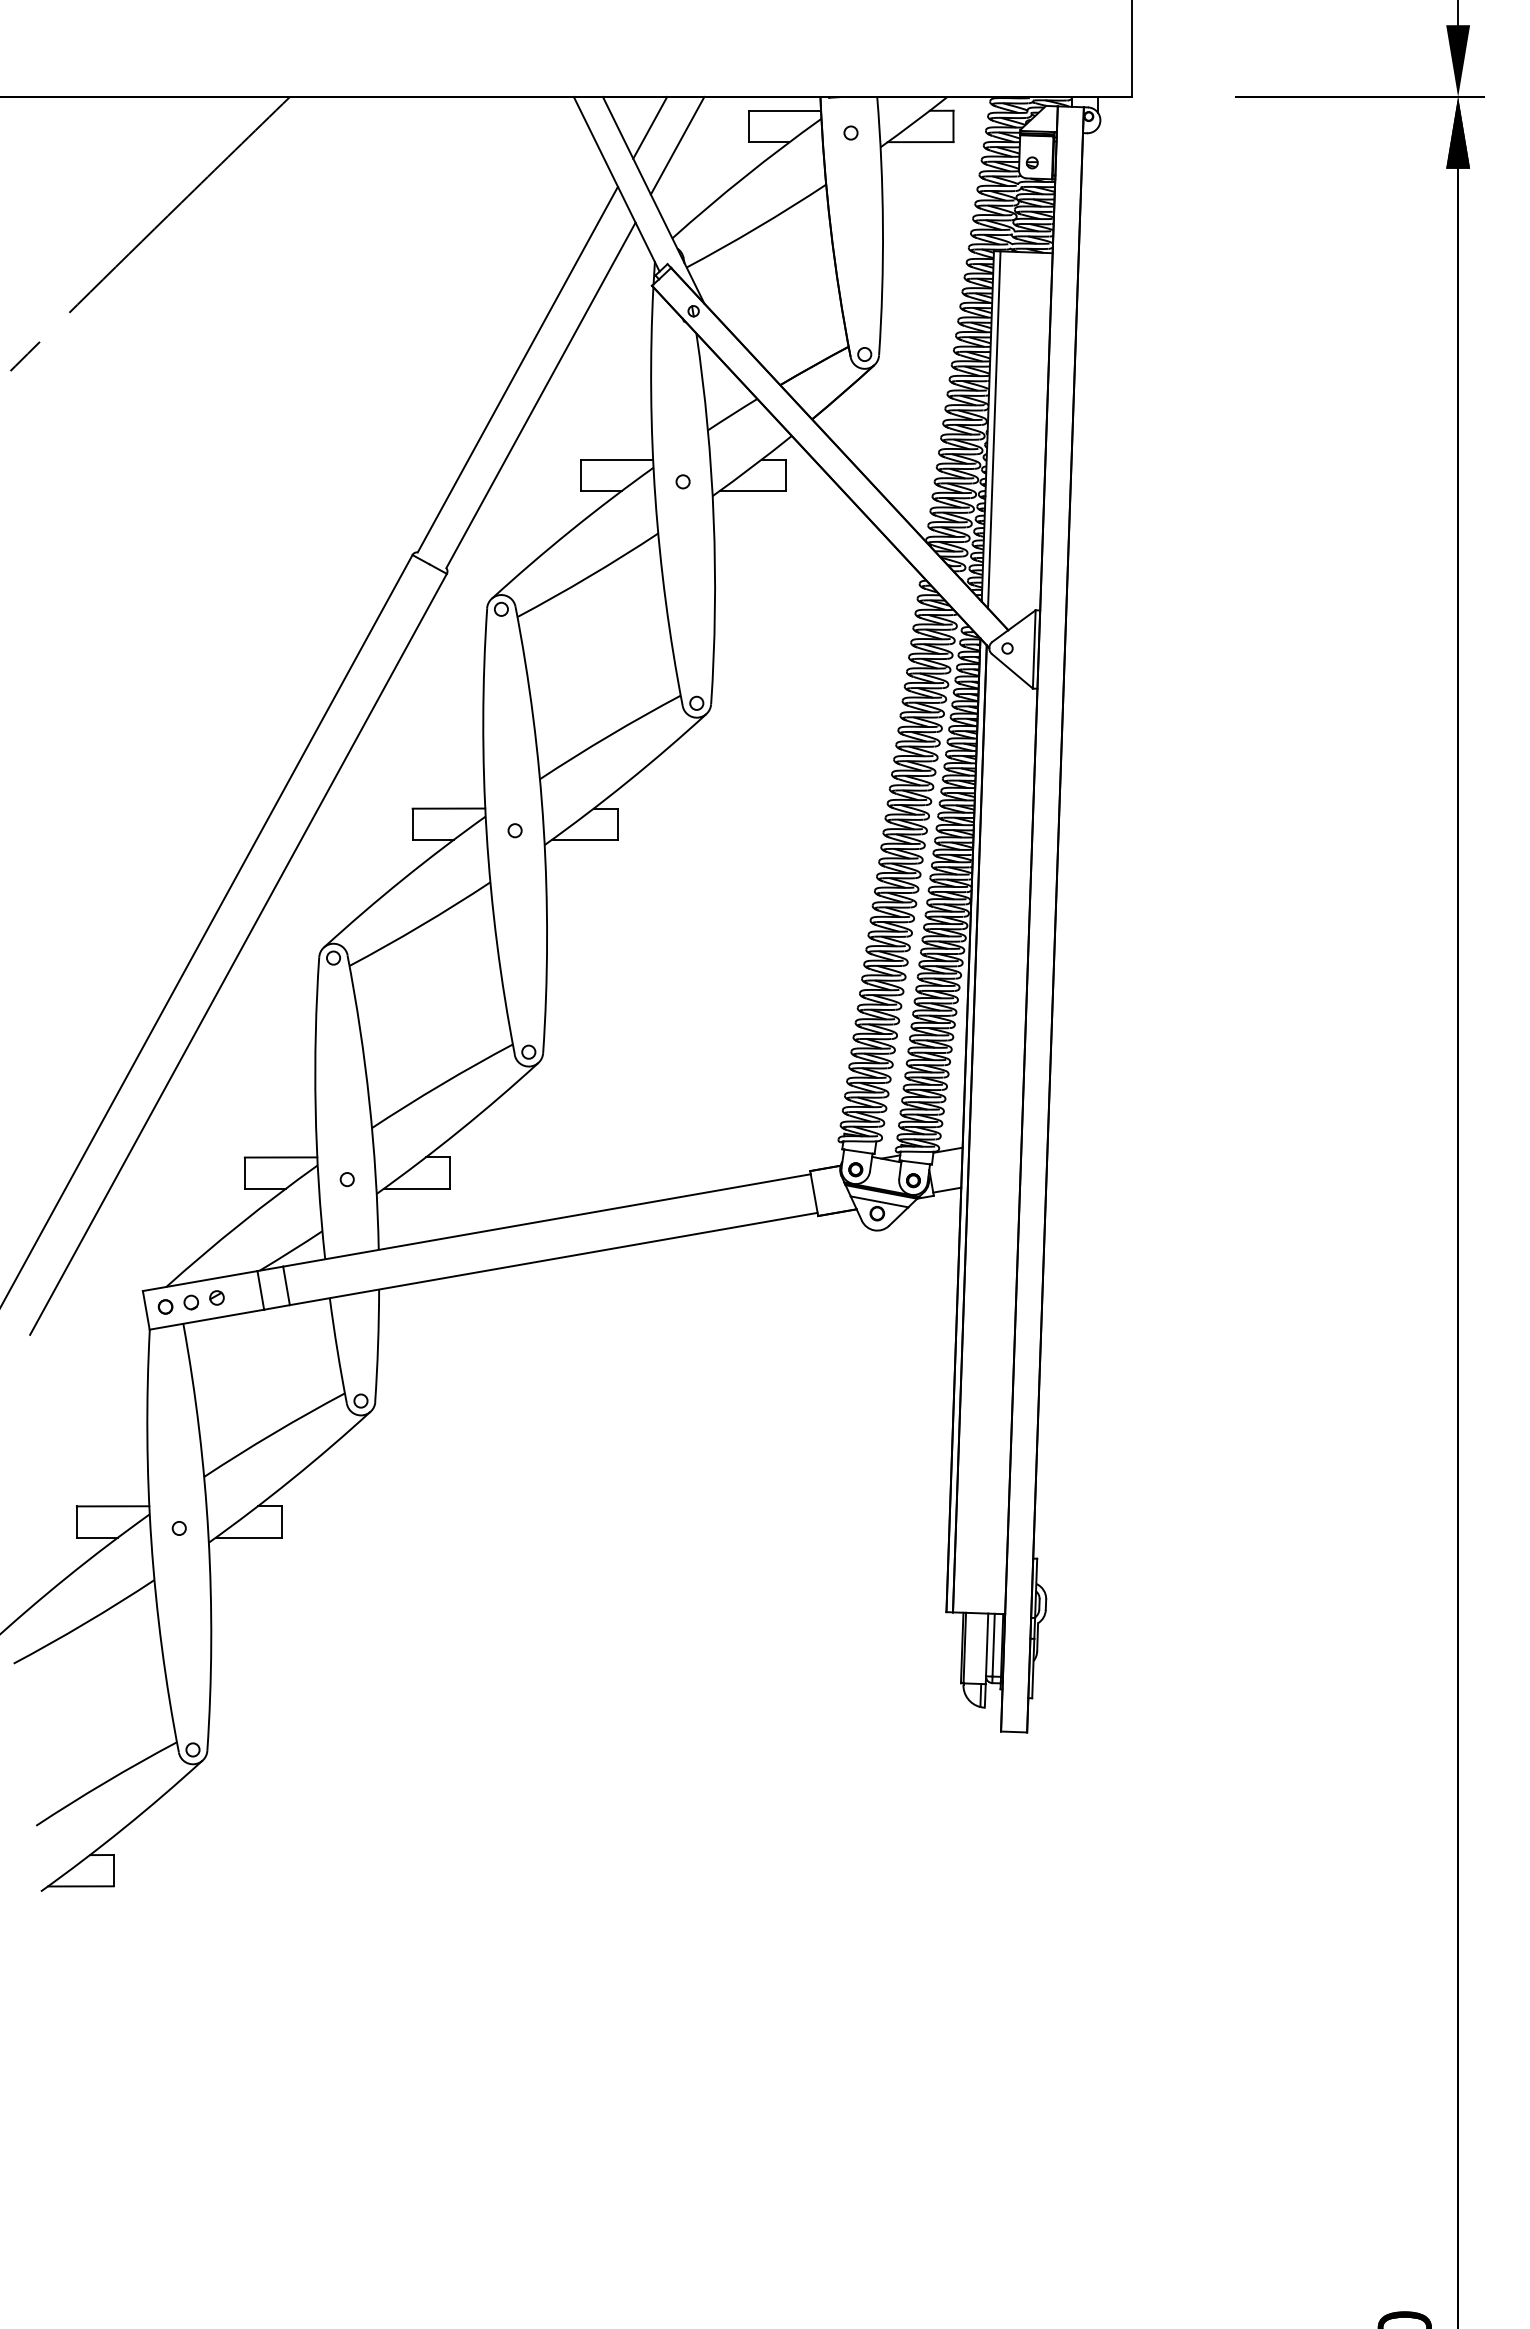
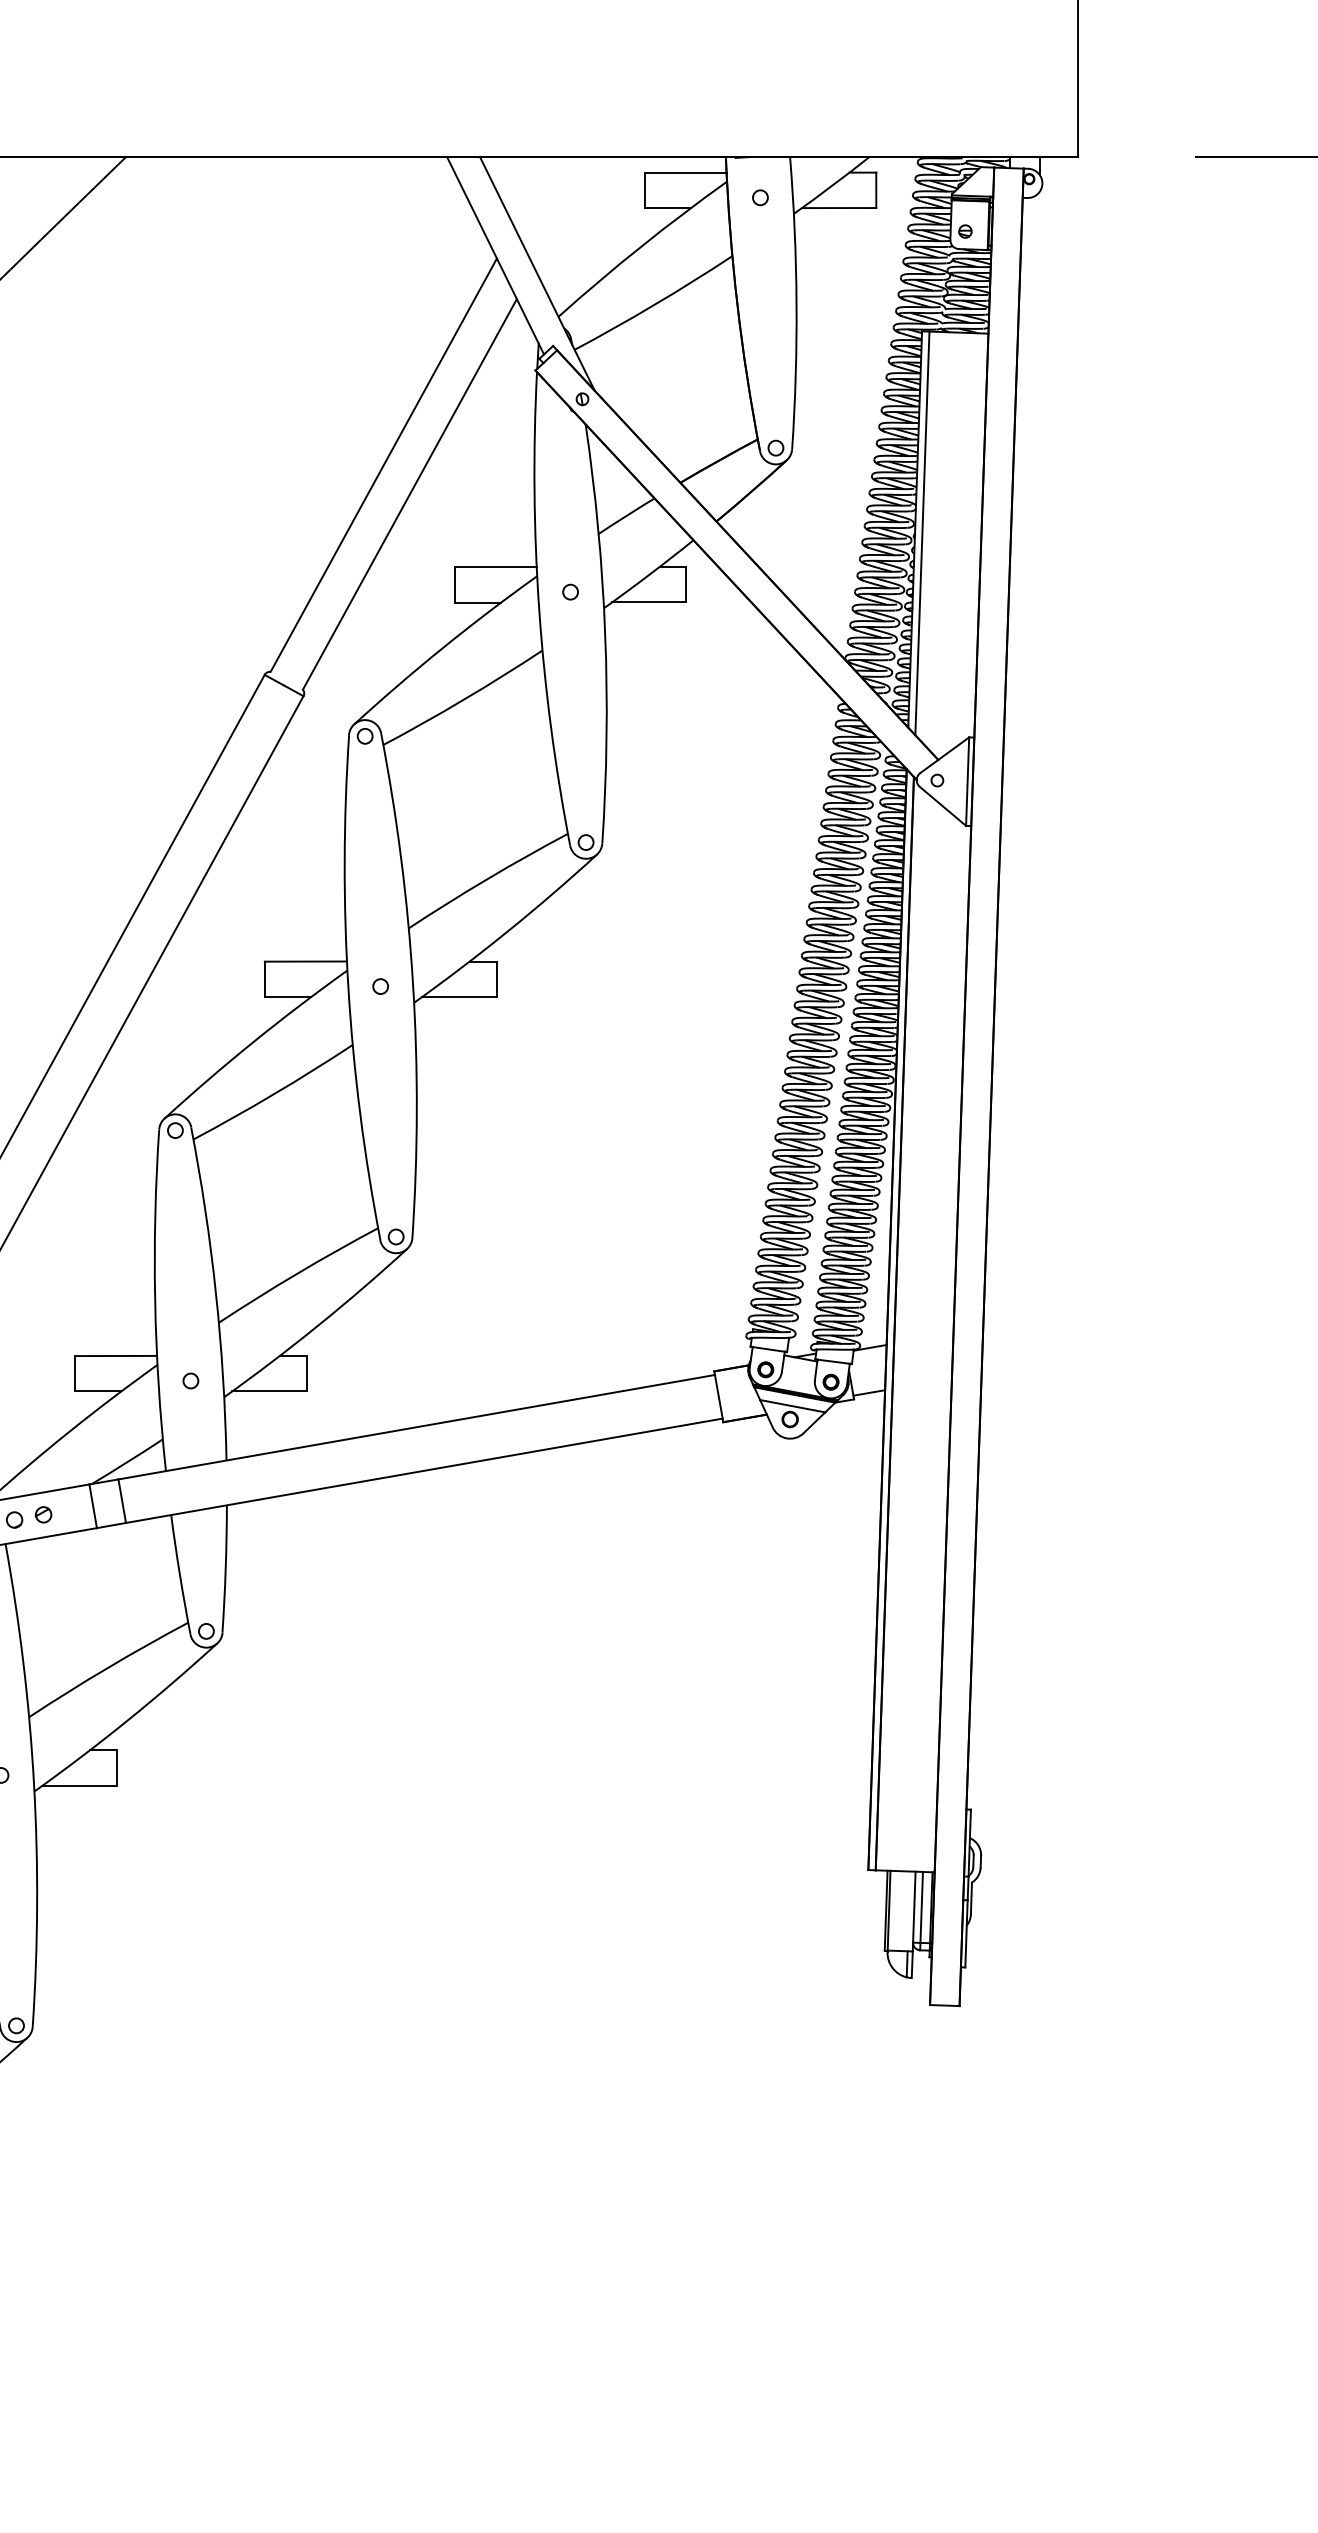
line: (650, 127) -> (533, 191), removed
line: (677, 145) -> (564, 211), removed

